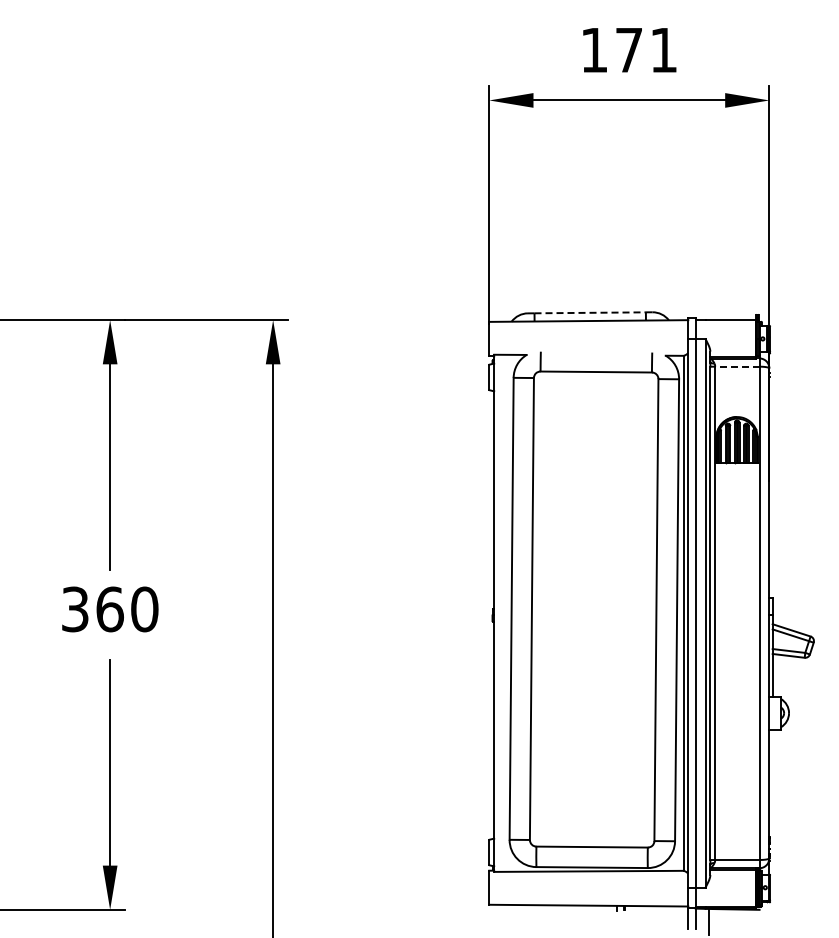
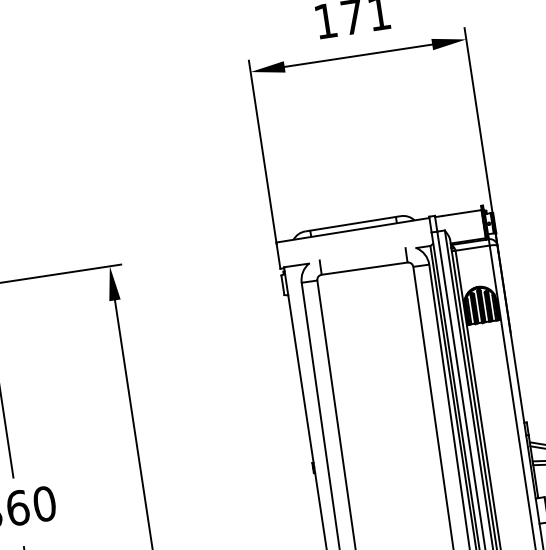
line: (590, 312) -> (353, 223), dashed -> solid
line: (736, 366) -> (471, 248), dashed -> solid

